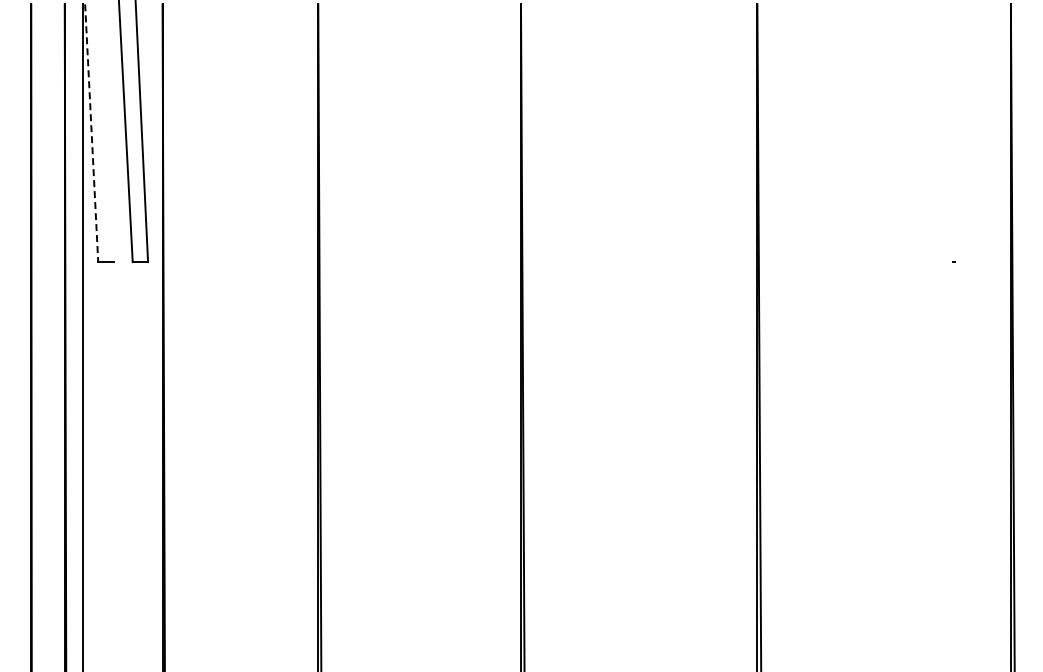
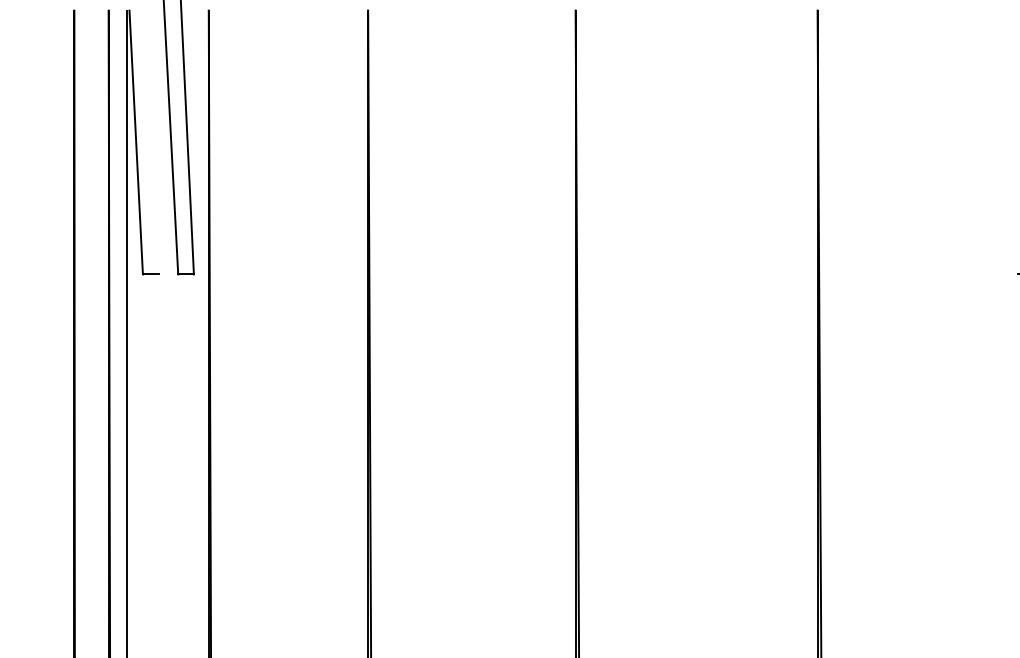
line: (91, 133) -> (136, 142), dashed -> solid

